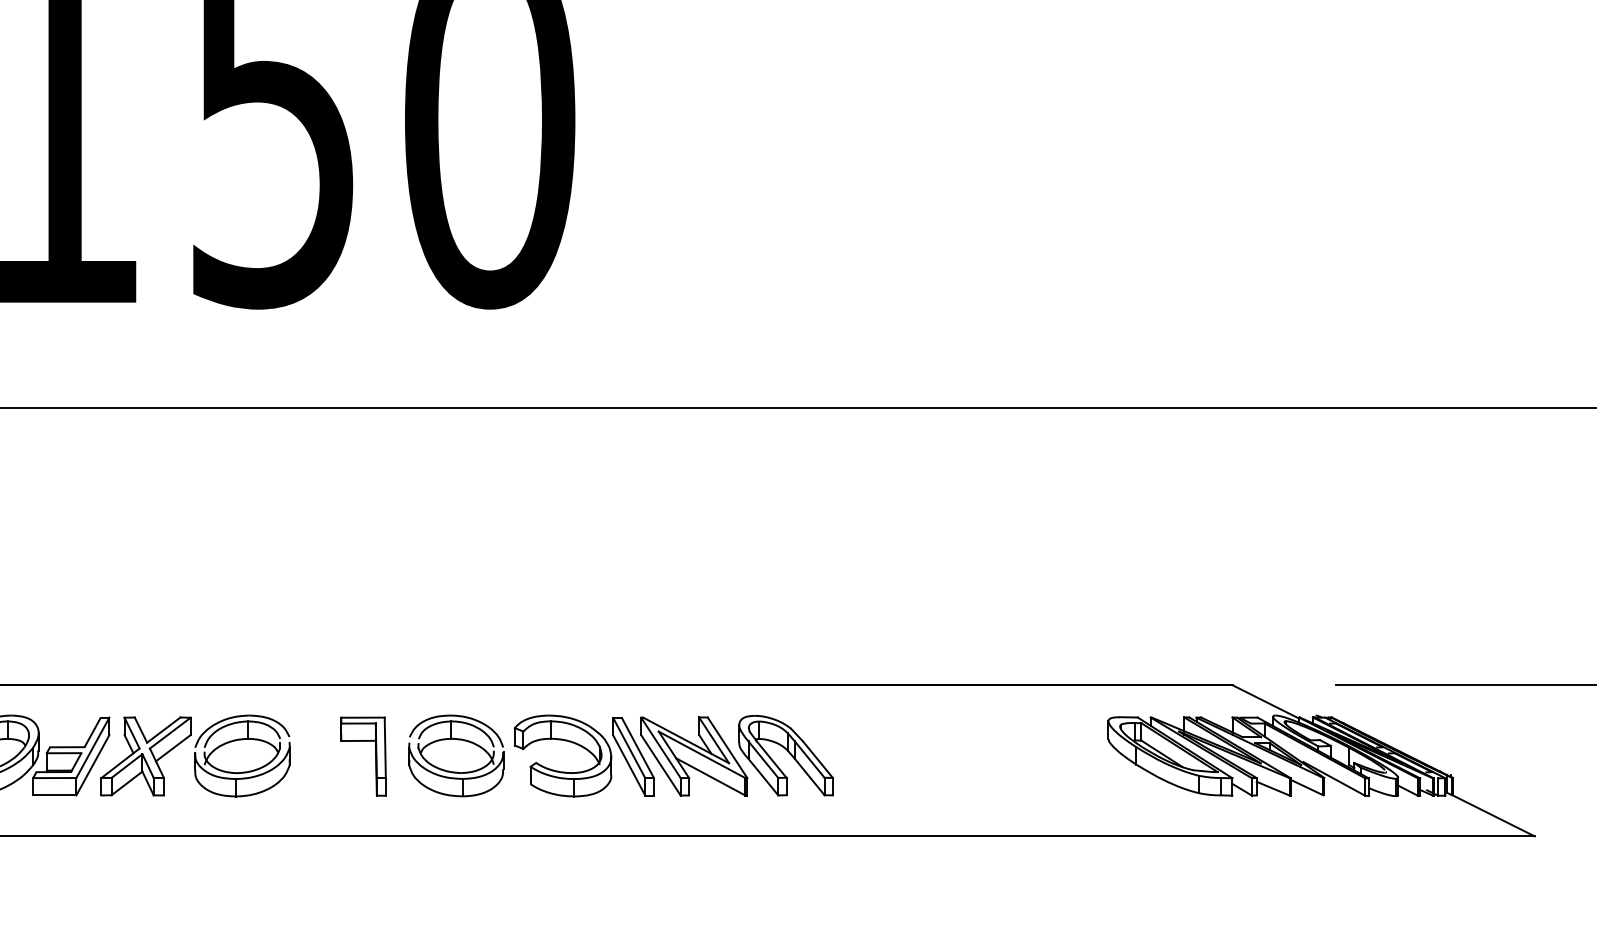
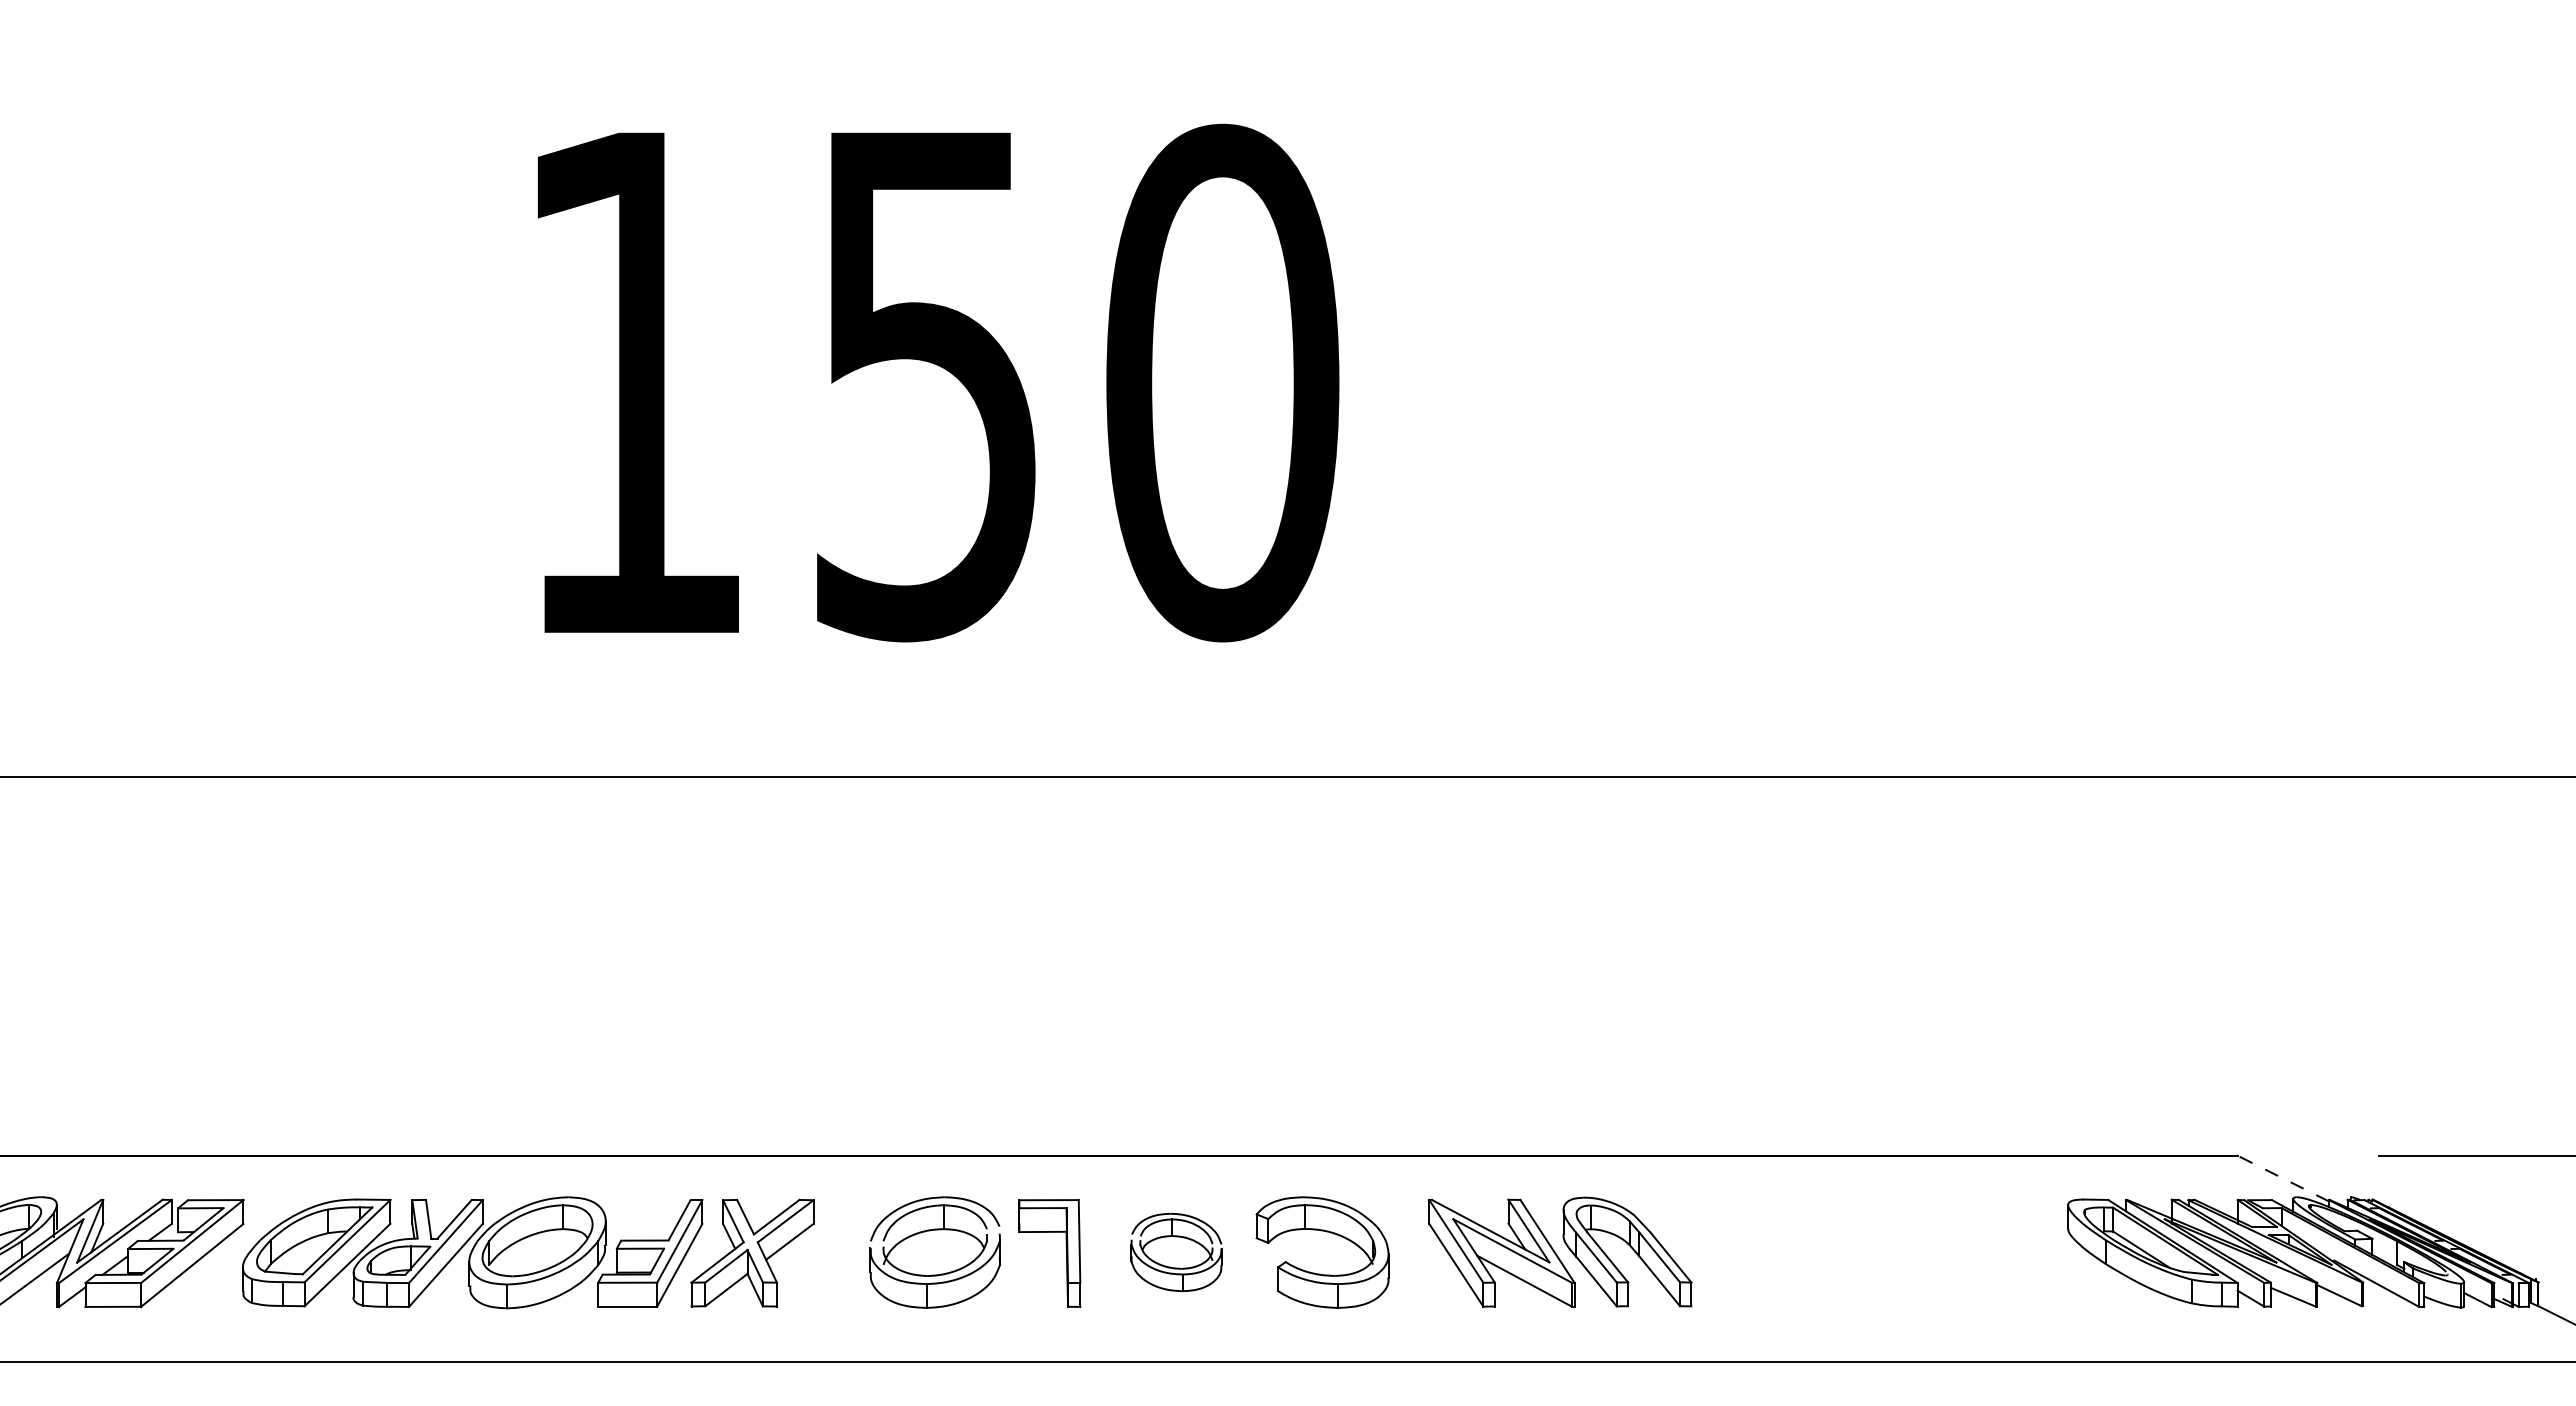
line: (1265, 701) -> (2283, 1178), solid -> dashed
part: (241, 755) -> (934, 1252), moved
part: (456, 755) -> (1176, 1252), size x0.7
part: (633, 756) -> (1418, 1253), removed

